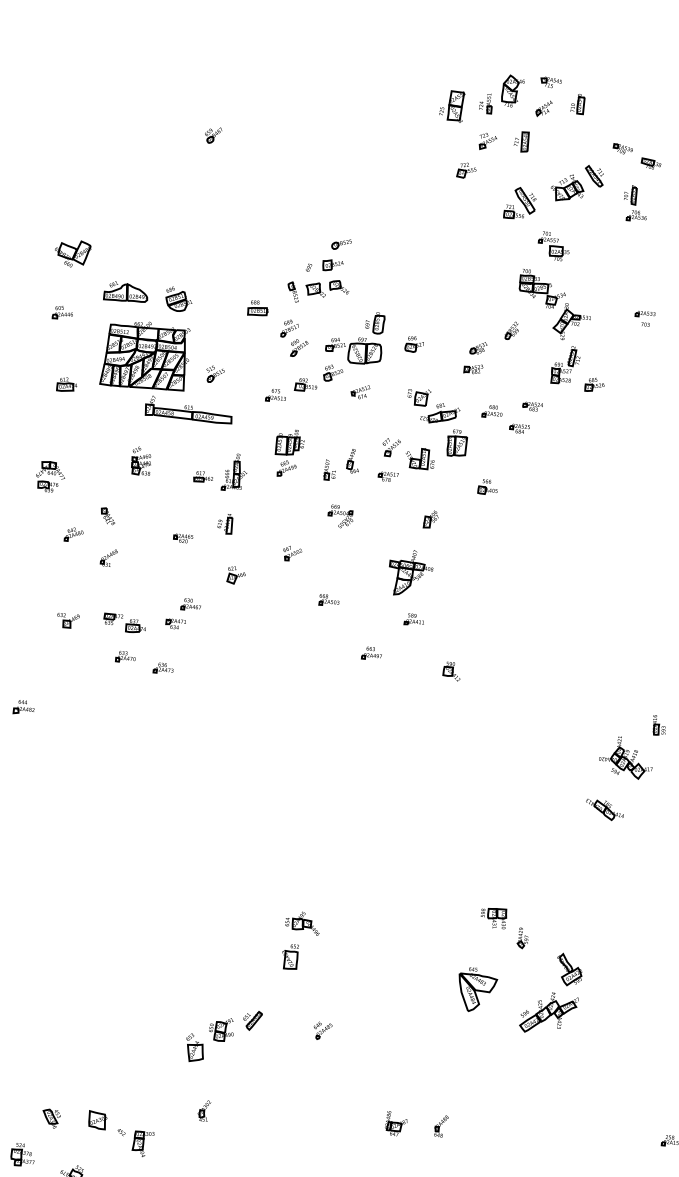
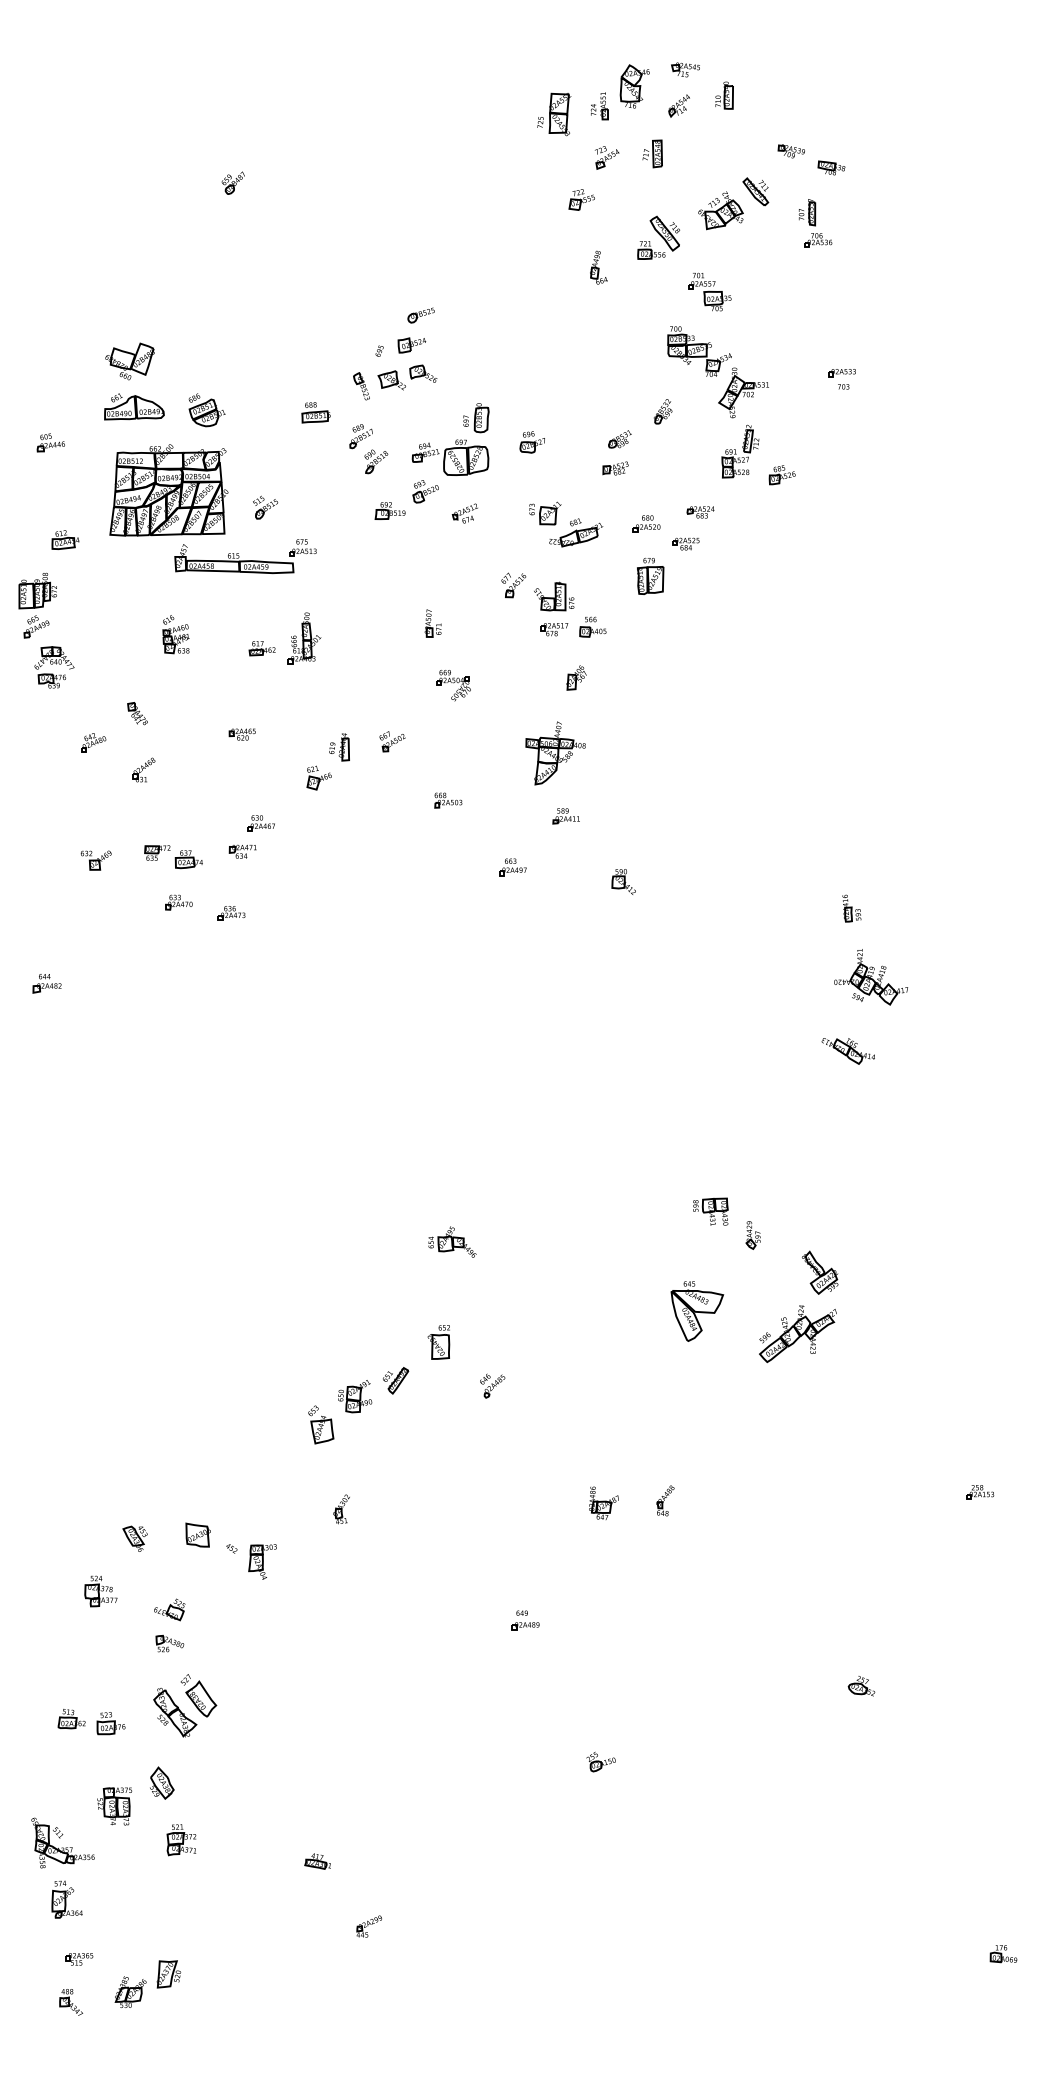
part: (72, 253) -> (129, 361), moved
part: (275, 395) -> (302, 547), moved
part: (457, 443) -> (650, 576), moved
part: (289, 453) -> (37, 605), moved
part: (353, 461) -> (598, 267), moved
part: (388, 476) -> (554, 629), moved
part: (487, 486) -> (592, 626), moved
part: (225, 523) -> (339, 747), moved
part: (658, 725) -> (851, 908), moved
part: (289, 956) -> (438, 1342), moved

